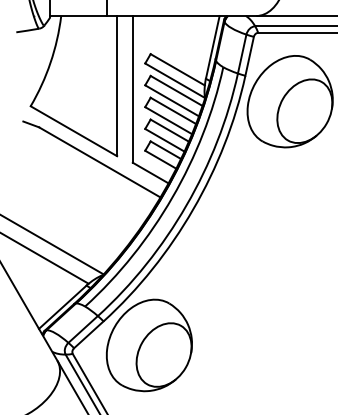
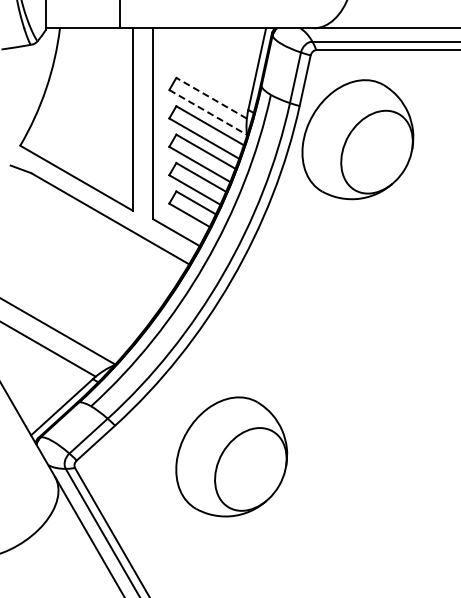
line: (177, 69) -> (211, 98), solid -> dashed
line: (175, 80) -> (208, 112), solid -> dashed
part: (149, 345) -> (231, 456), moved

